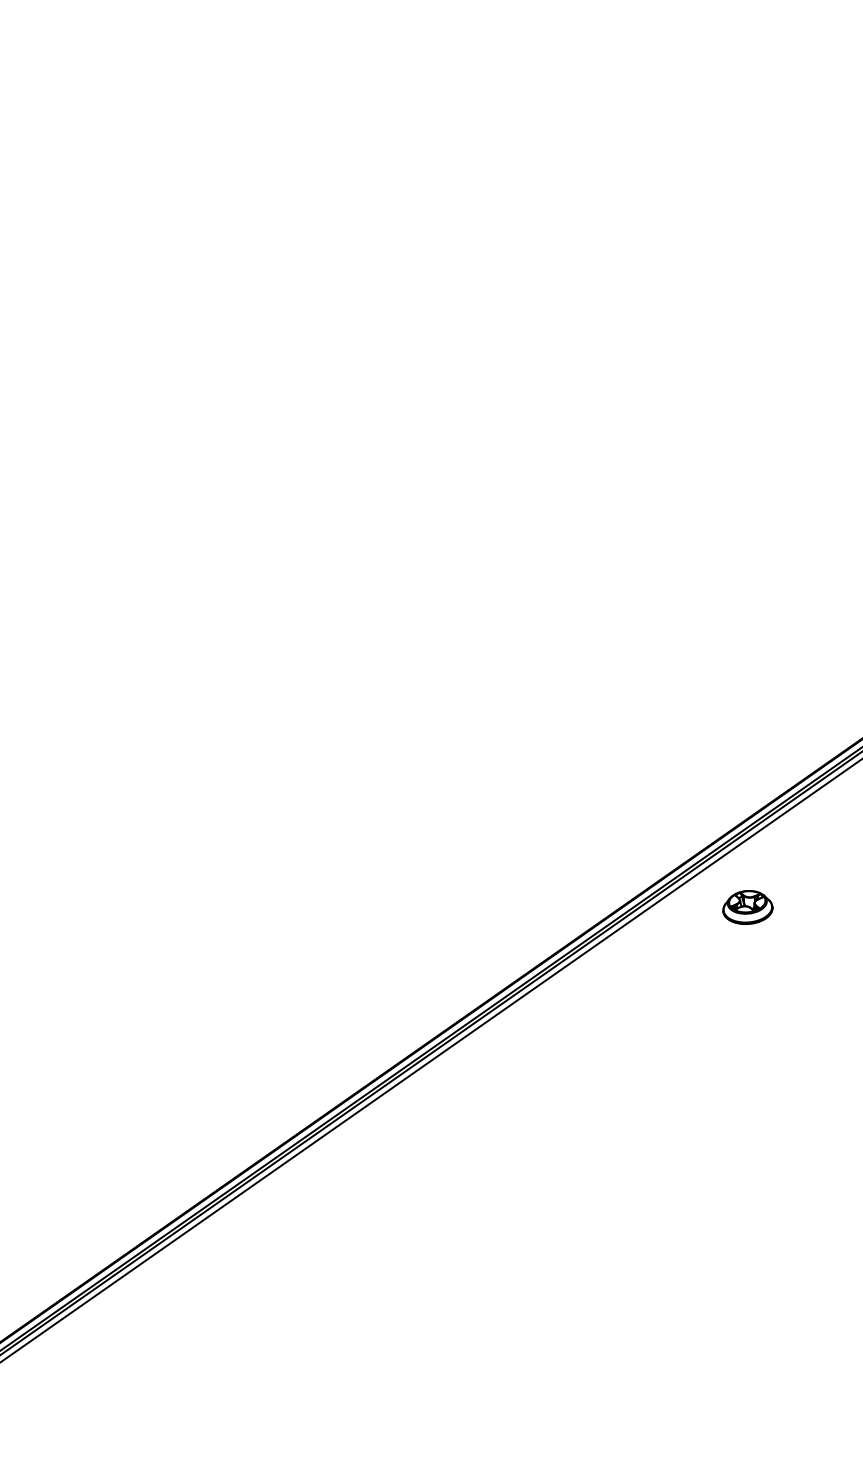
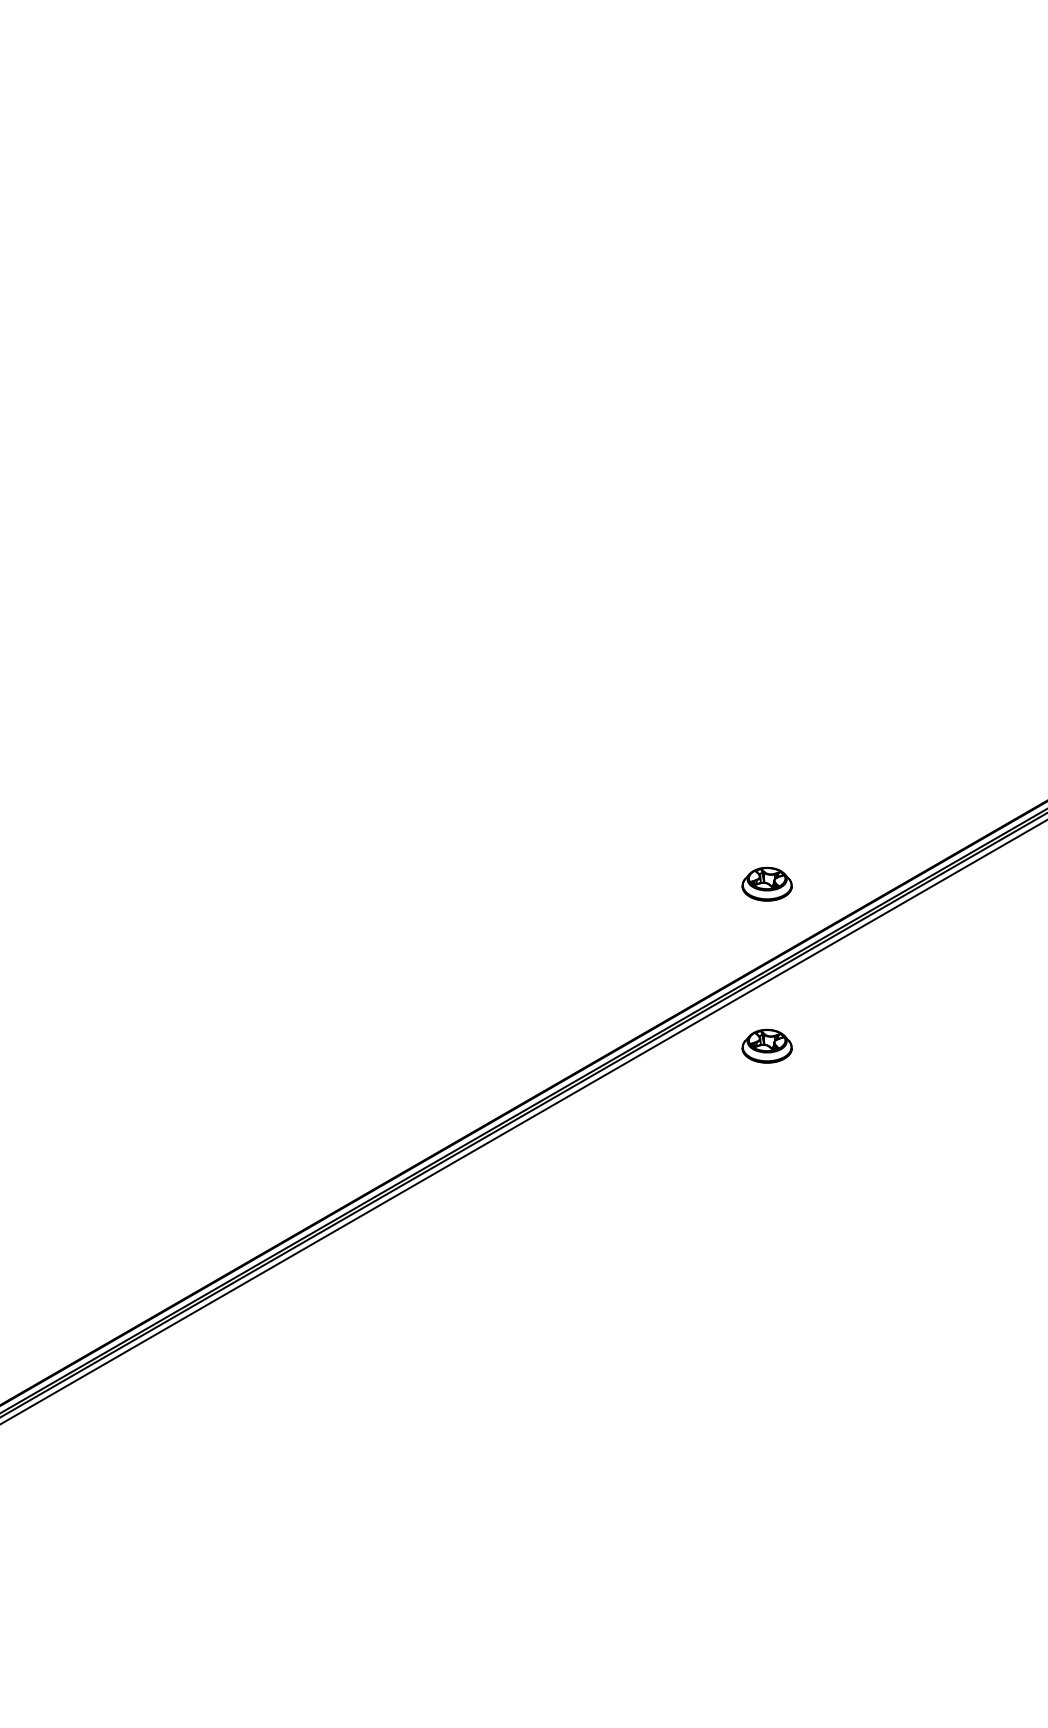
part: (732, 745) -> (766, 883), added

